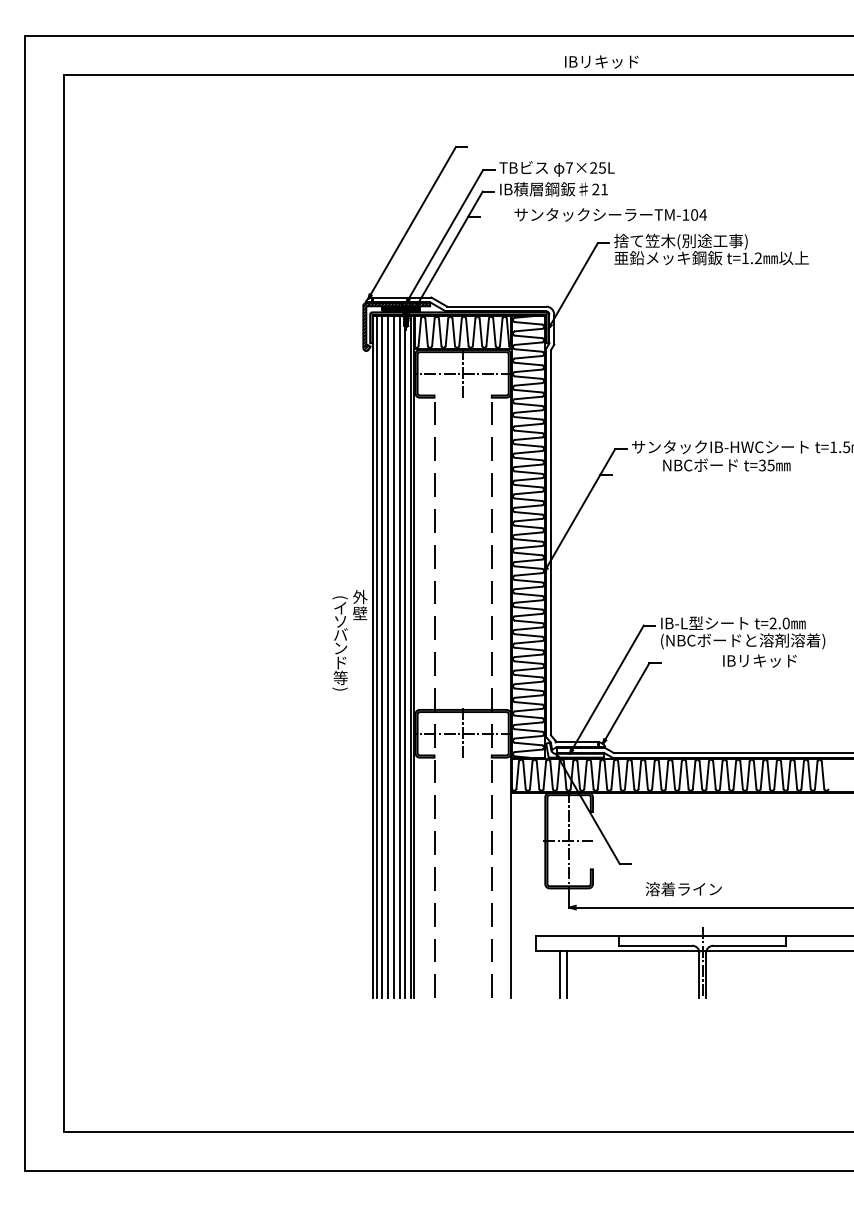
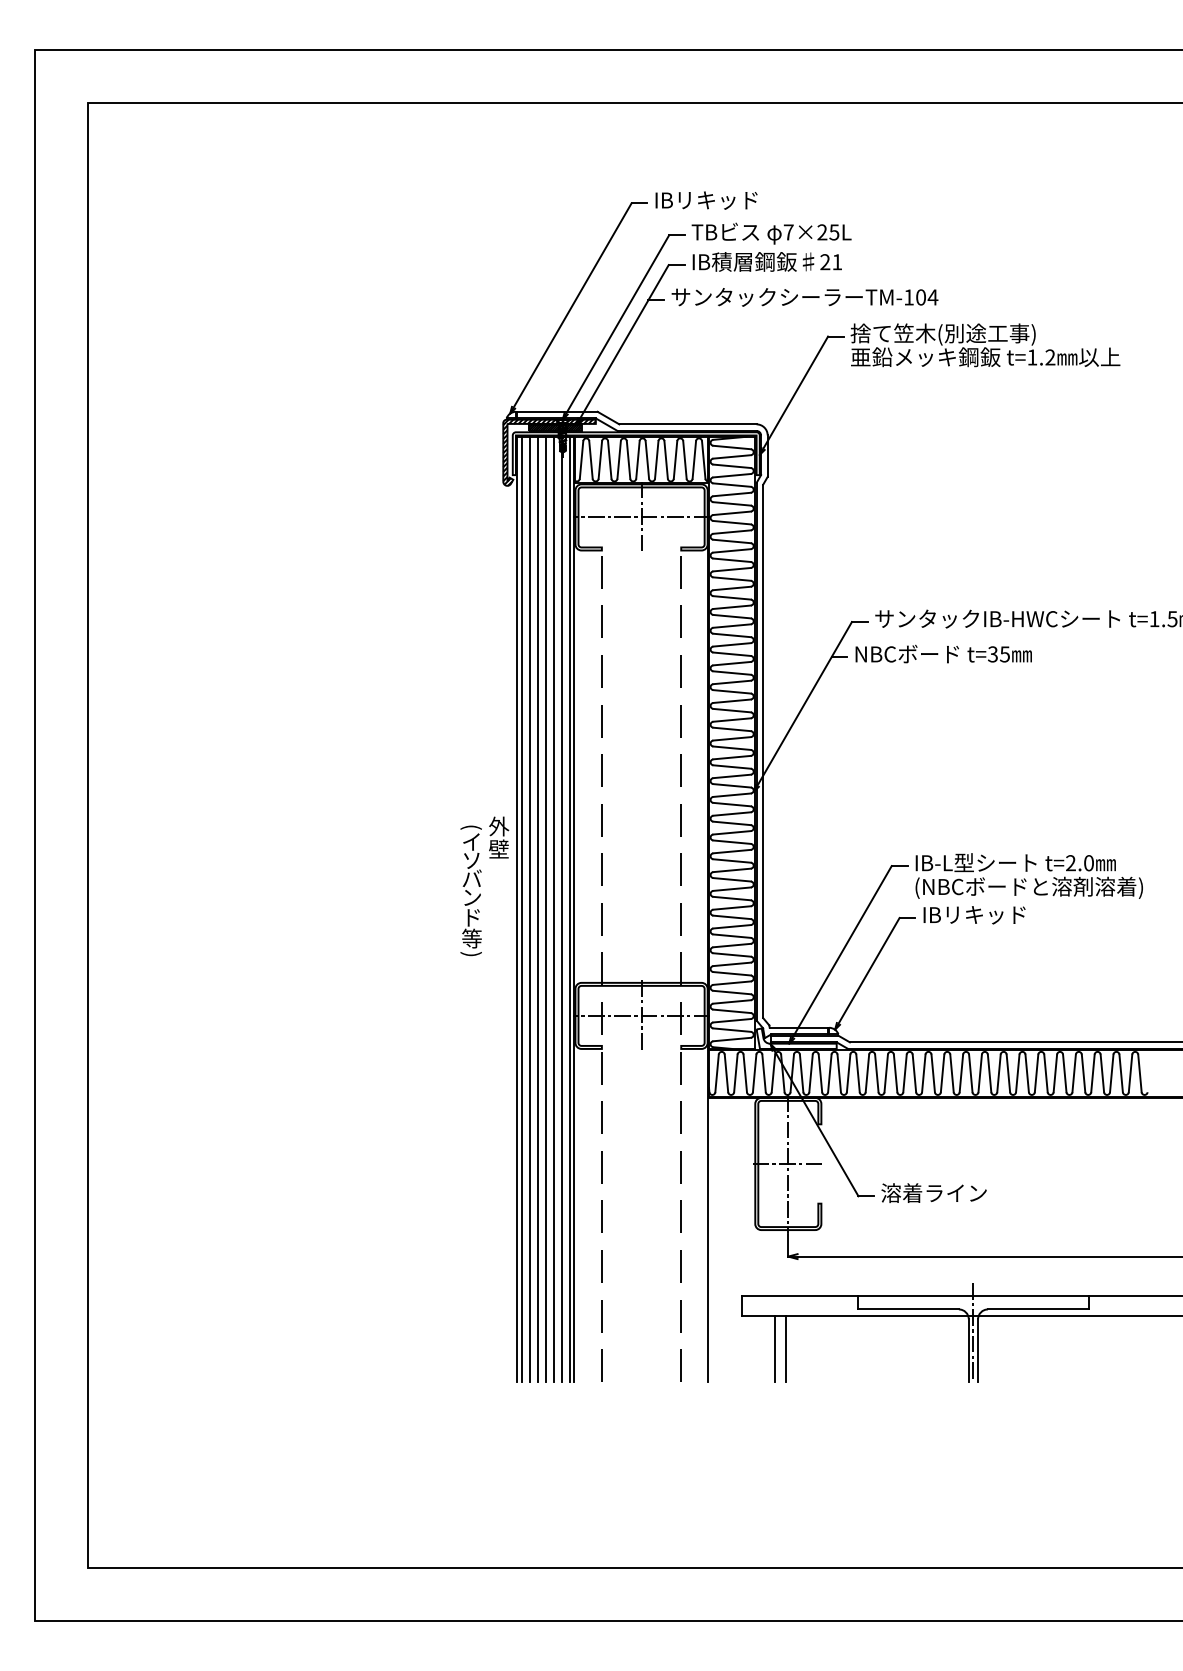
text: (601, 61) -> (706, 200), moved
text: (610, 215) -> (804, 297), moved
text: (726, 464) -> (943, 653), moved
text: (759, 661) -> (974, 915), moved
text: (683, 888) -> (933, 1192), moved

